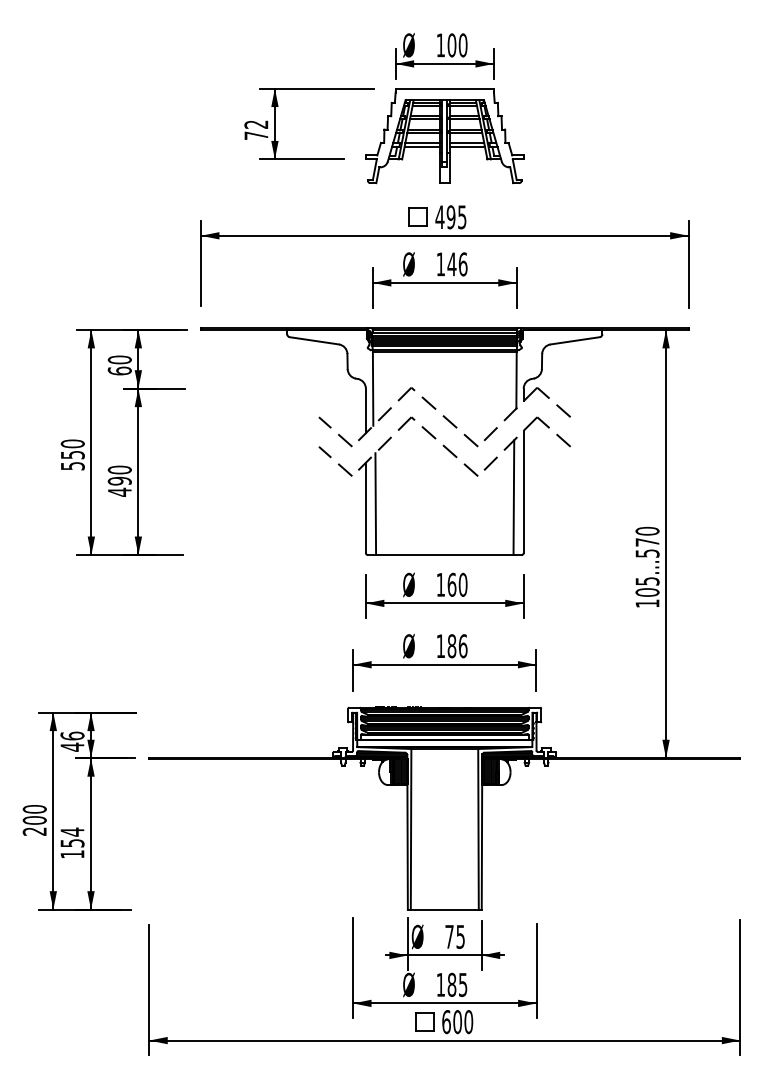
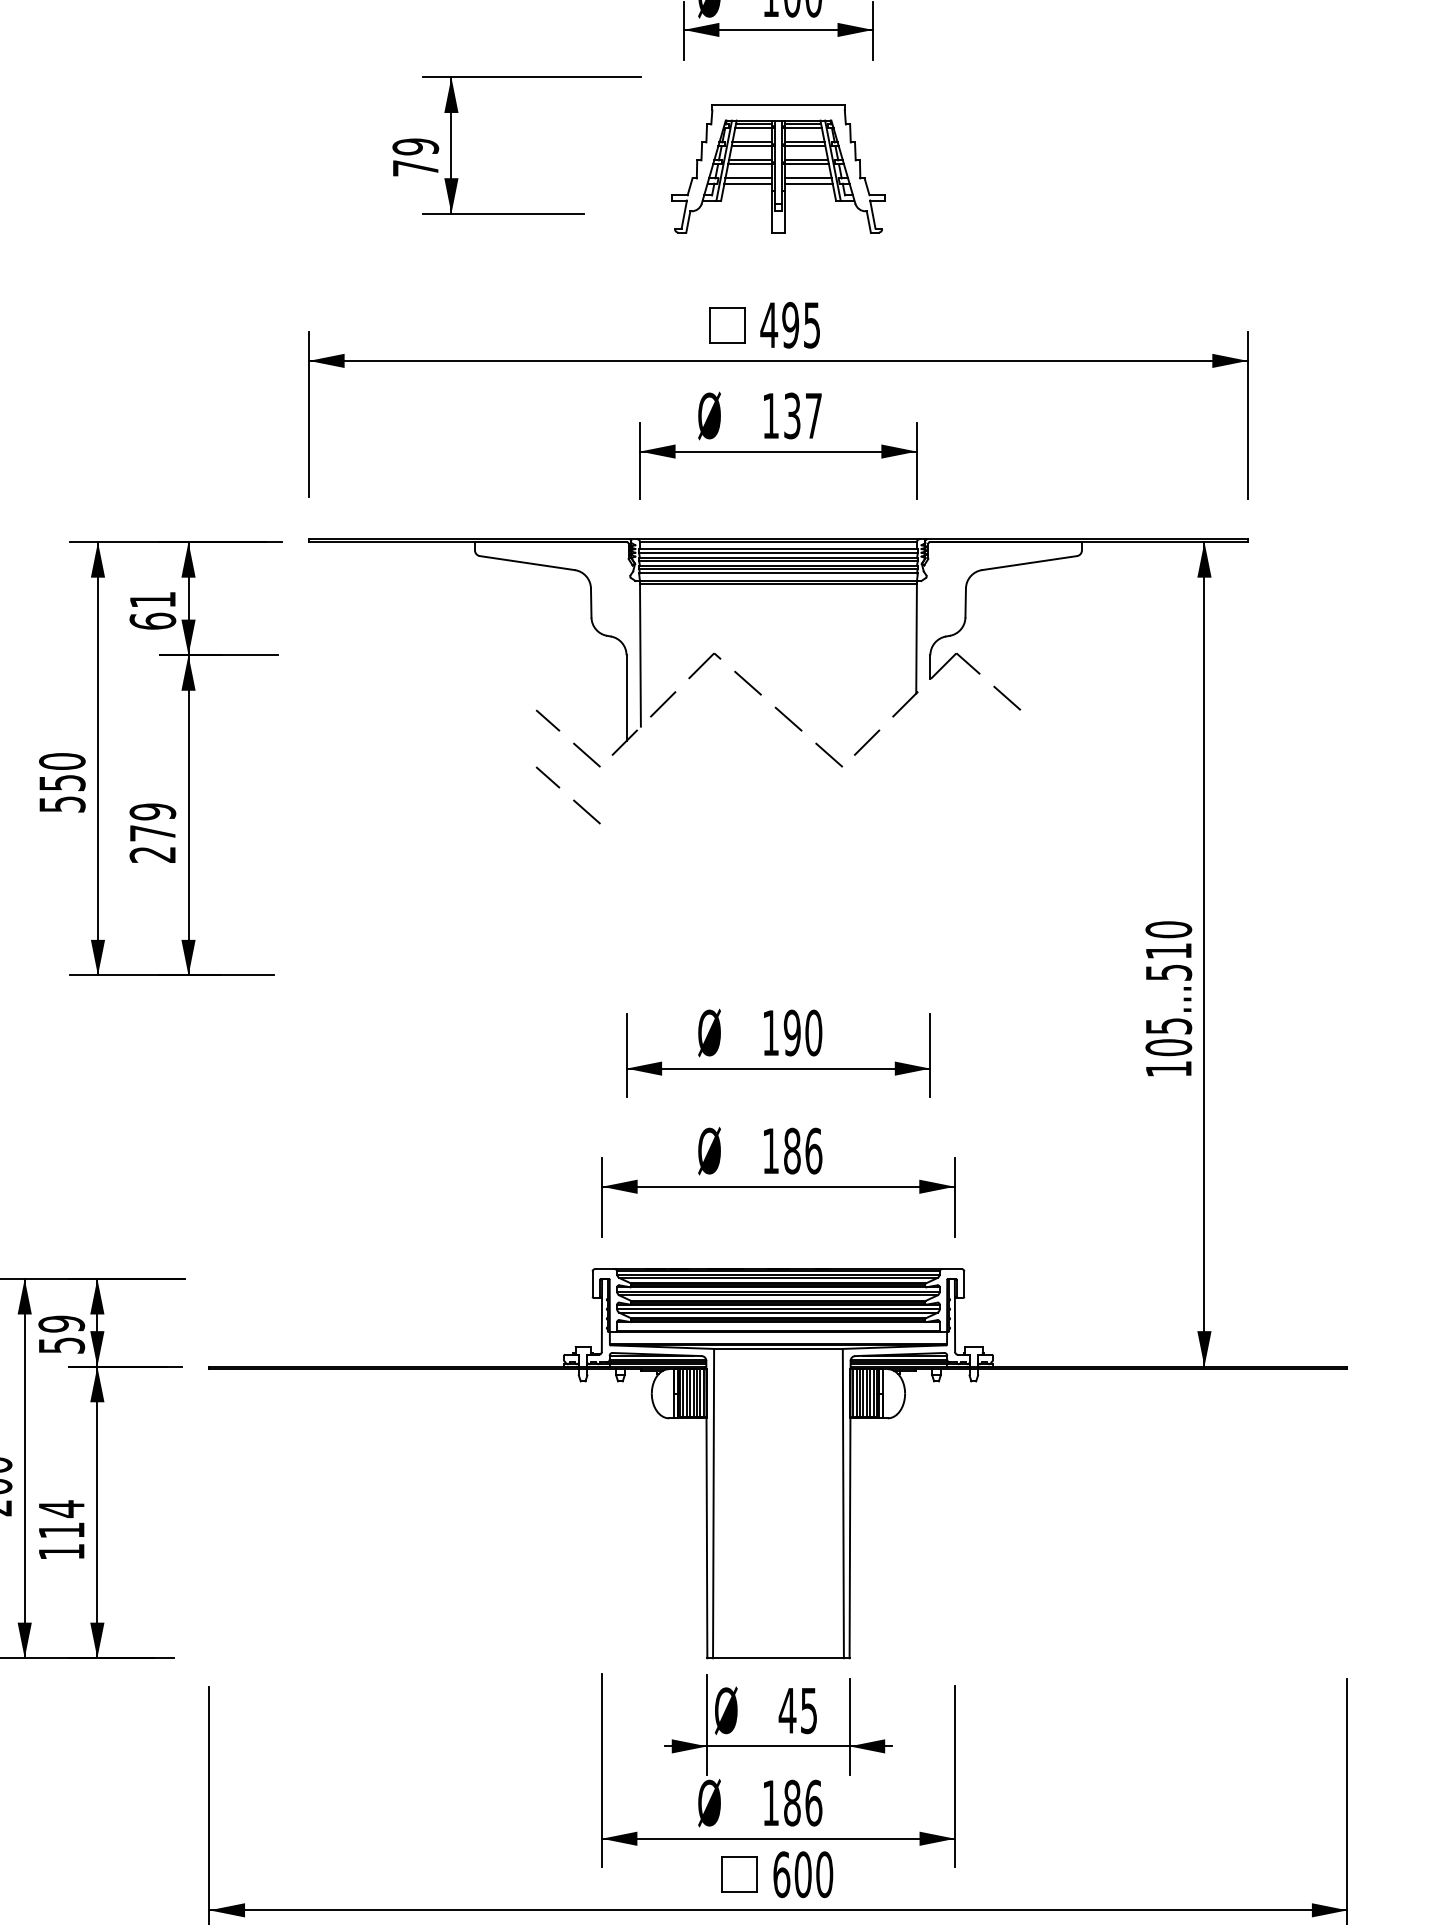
text: (256, 124) -> (415, 146), 72 -> 79
part: (444, 136) -> (777, 169), size x0.7
text: (457, 264) -> (802, 416), 146 -> 137
text: (119, 359) -> (152, 599), 60 -> 61
part: (474, 474) -> (835, 820), removed
text: (119, 480) -> (152, 832), 490 -> 279
text: (647, 542) -> (1168, 951), 105...570 -> 105...510
text: (451, 584) -> (791, 1032), 160 -> 190
text: (72, 741) -> (61, 1334), 46 -> 59
text: (72, 843) -> (61, 1530), 154 -> 114
text: (449, 936) -> (787, 1709), 75 -> 45
text: (462, 984) -> (812, 1802), 185 -> 186

